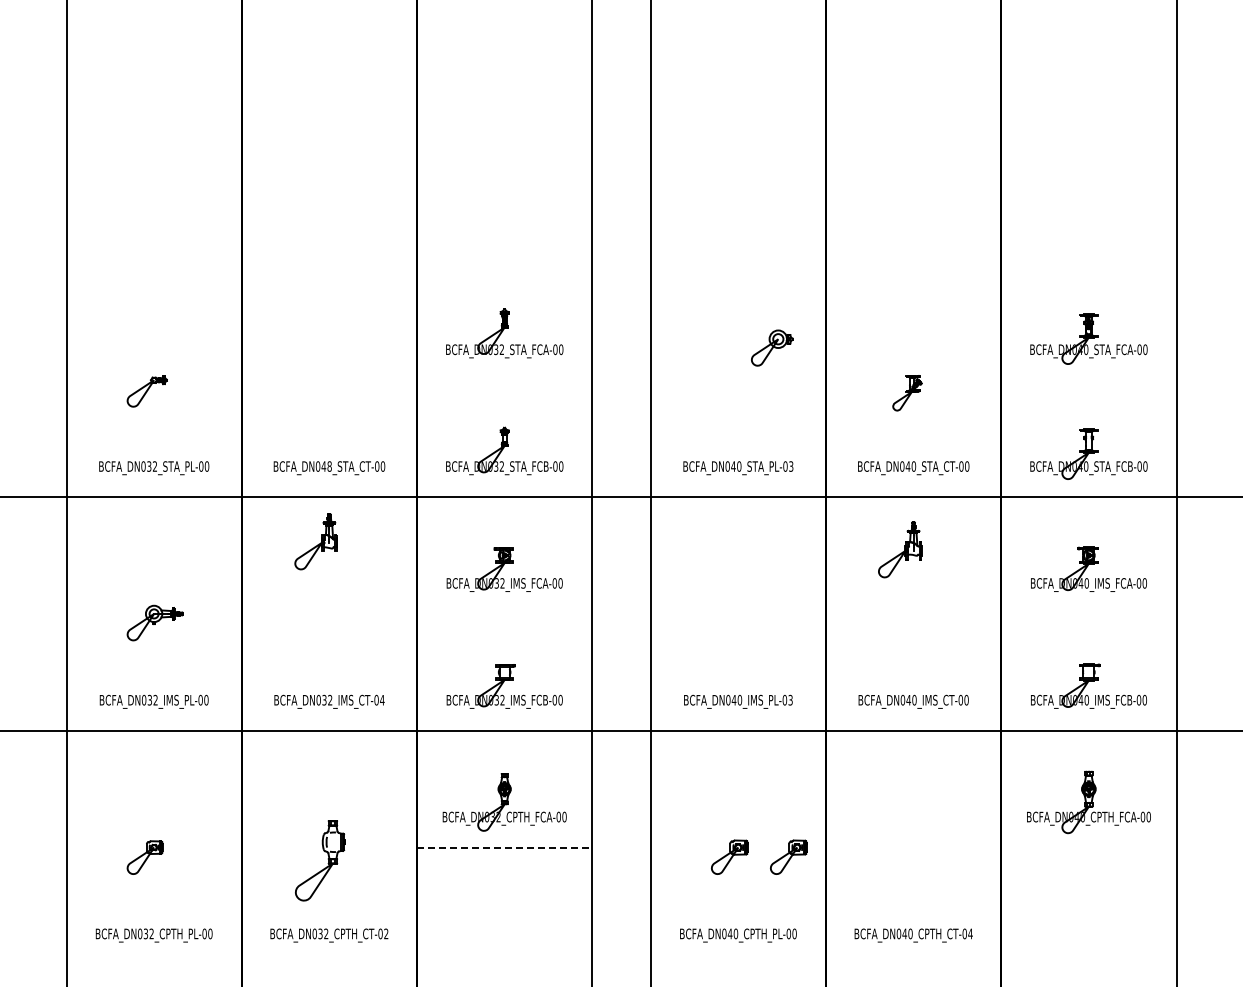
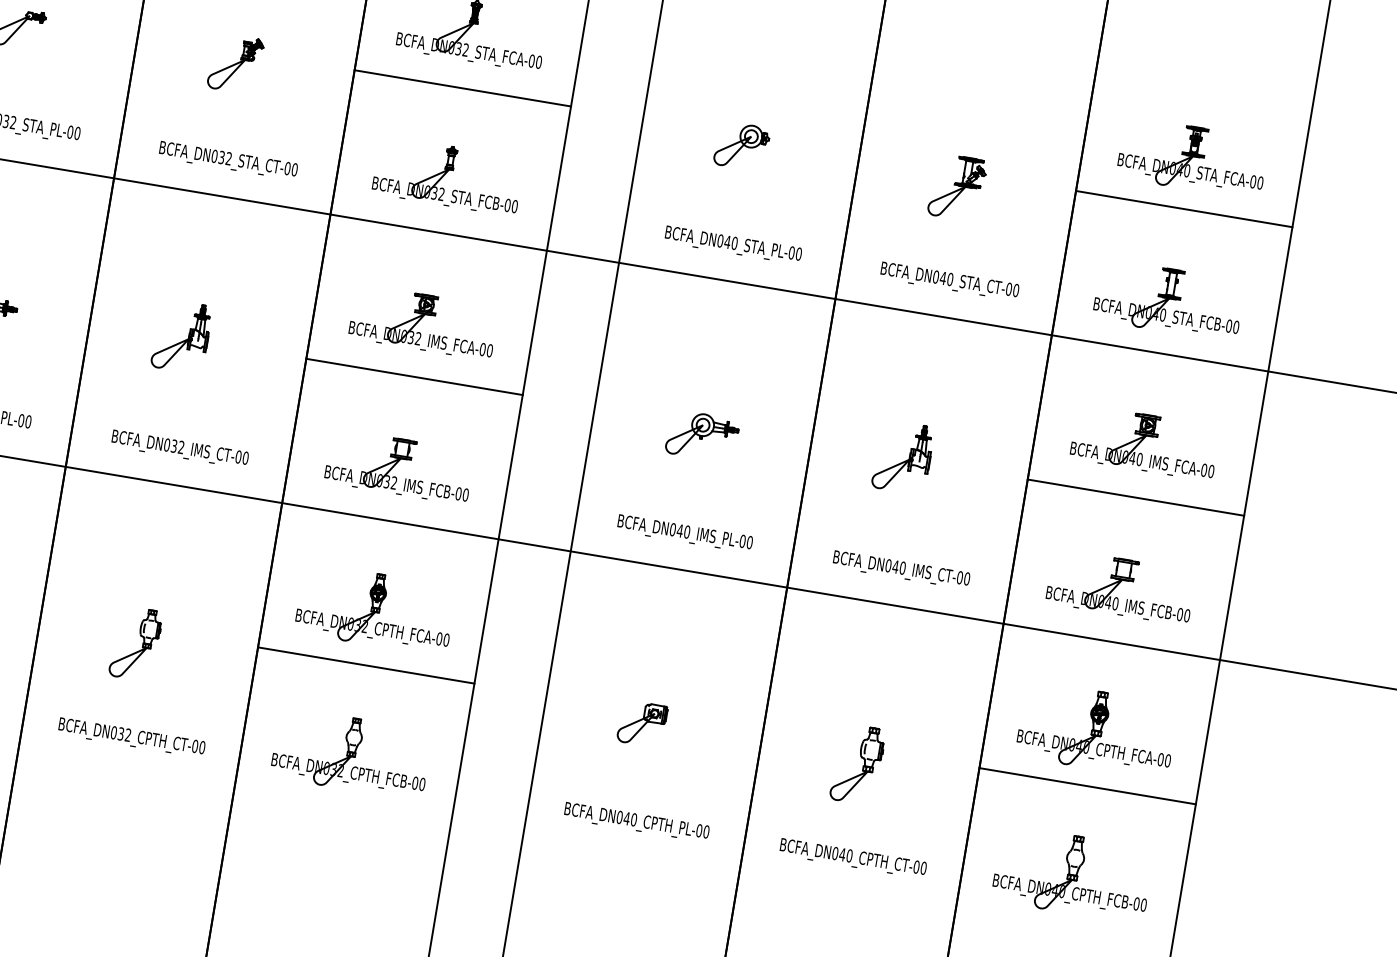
part: (772, 347) -> (742, 145), moved
line: (504, 380) -> (462, 88), added
line: (1088, 380) -> (1183, 209), added
part: (322, 390) -> (235, 63), added
part: (907, 392) -> (957, 186), size x1.43
text: (326, 466) -> (225, 158), BCFA_DN048_STA_CT-00 -> BCFA_DN032_STA_CT-00
text: (791, 466) -> (799, 254), BCFA_DN040_STA_PL-03 -> BCFA_DN040_STA_PL-00
part: (315, 541) -> (181, 336), moved
part: (900, 549) -> (903, 456), moved
line: (504, 613) -> (414, 376), added
line: (1088, 613) -> (1135, 497), added
part: (739, 622) -> (702, 436), added
text: (382, 699) -> (246, 457), BCFA_DN032_IMS_CT-04 -> BCFA_DN032_IMS_CT-00
text: (790, 700) -> (749, 542), BCFA_DN040_IMS_PL-03 -> BCFA_DN040_IMS_PL-00
line: (504, 847) -> (366, 665), dashed -> solid
line: (1088, 847) -> (1087, 785), added
part: (788, 856) -> (714, 735), removed
part: (320, 860) -> (136, 643), size x0.71
part: (904, 860) -> (857, 764), added
part: (1088, 918) -> (1072, 873), added
part: (504, 919) -> (351, 754), added
text: (386, 933) -> (202, 747), BCFA_DN032_CPTH_CT-02 -> BCFA_DN032_CPTH_CT-00
text: (970, 933) -> (923, 867), BCFA_DN040_CPTH_CT-04 -> BCFA_DN040_CPTH_CT-00

